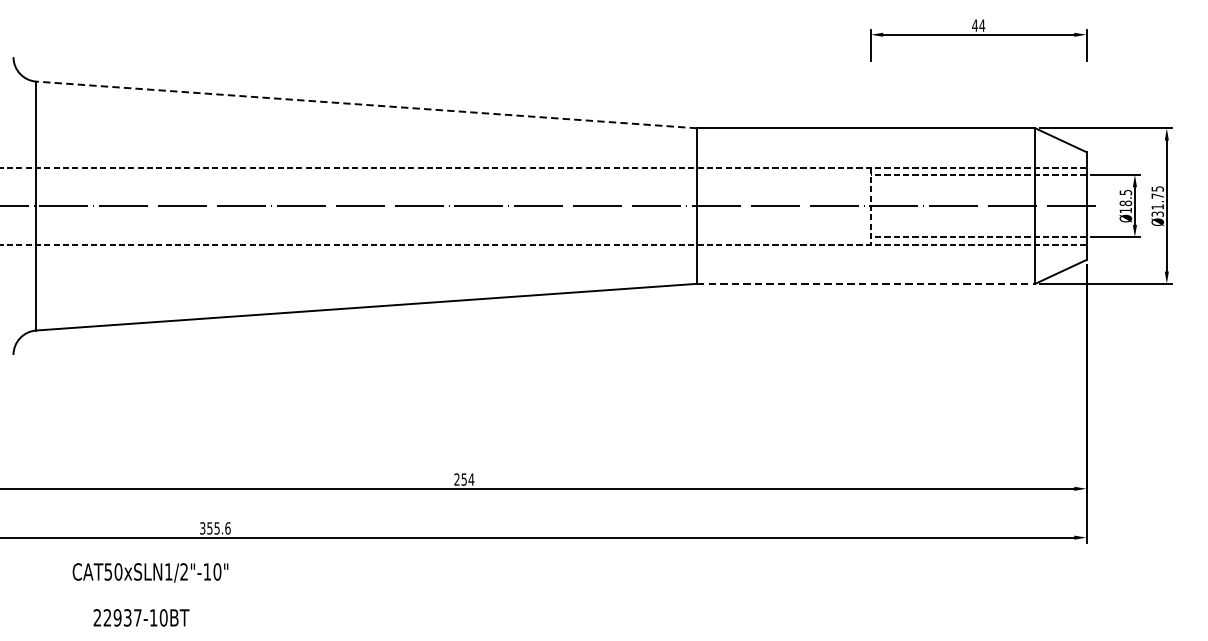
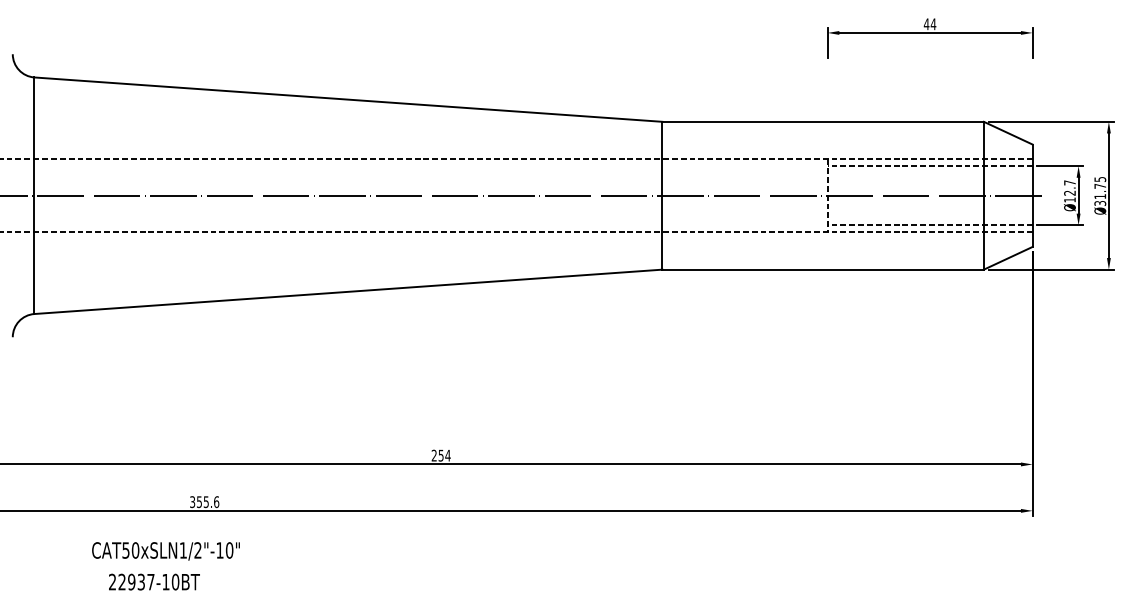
line: (366, 104) -> (348, 99), dashed -> solid
text: (1125, 197) -> (1069, 187), Ø18.5 -> Ø12.7
line: (866, 283) -> (823, 269), dashed -> solid
text: (149, 573) -> (165, 551), moved
text: (141, 617) -> (154, 581), moved

